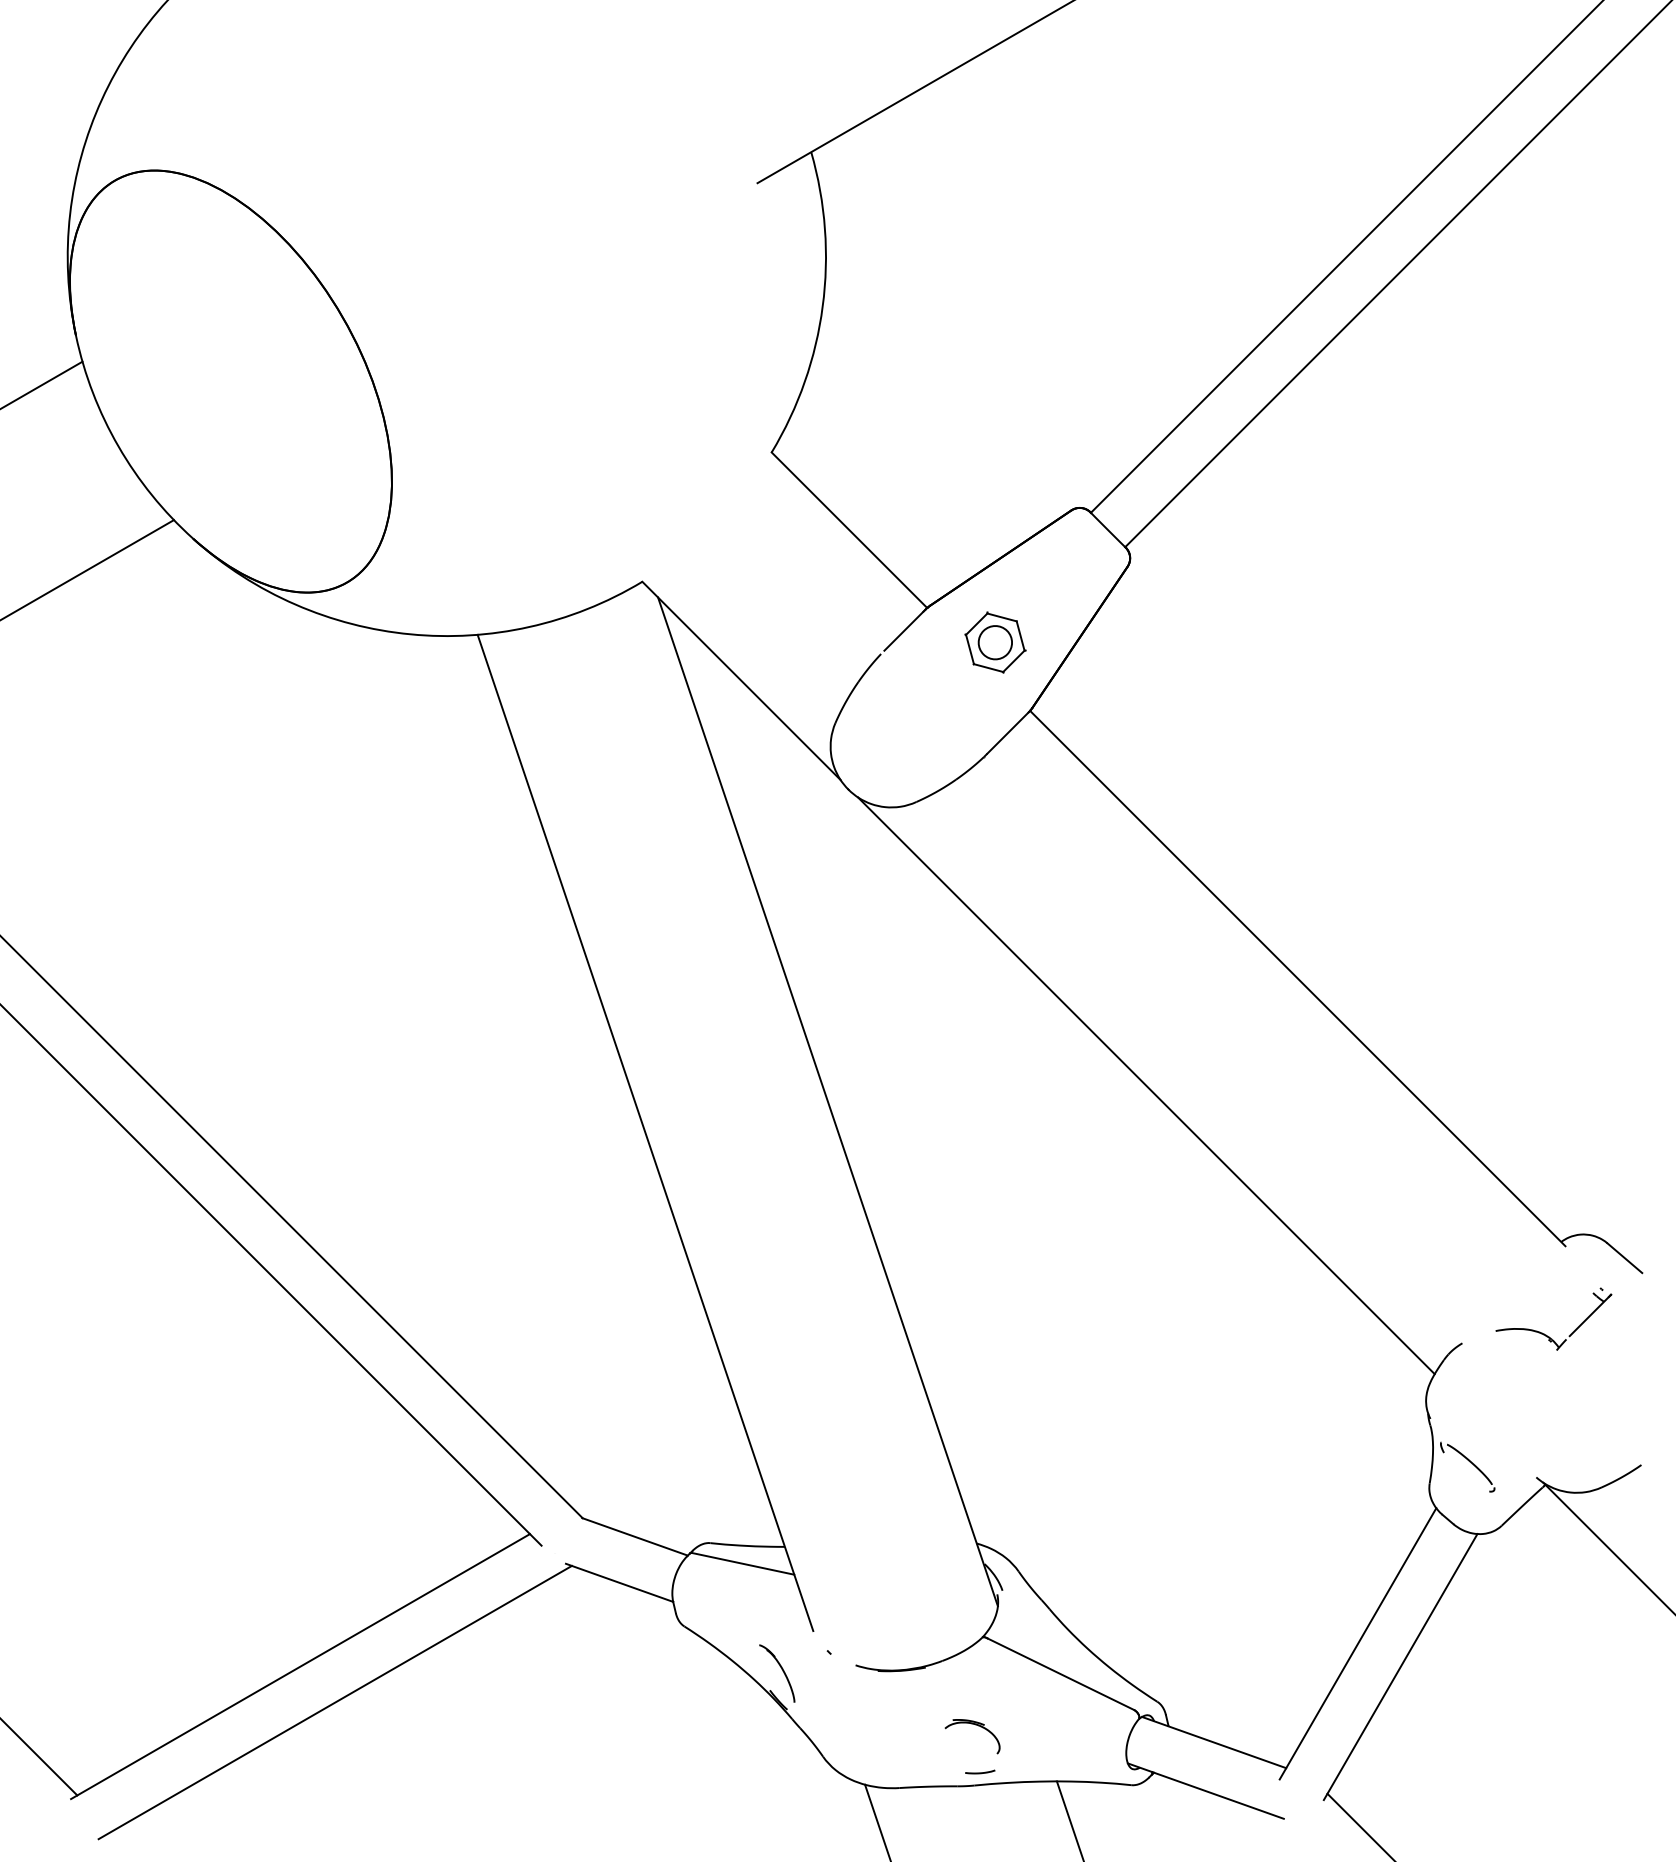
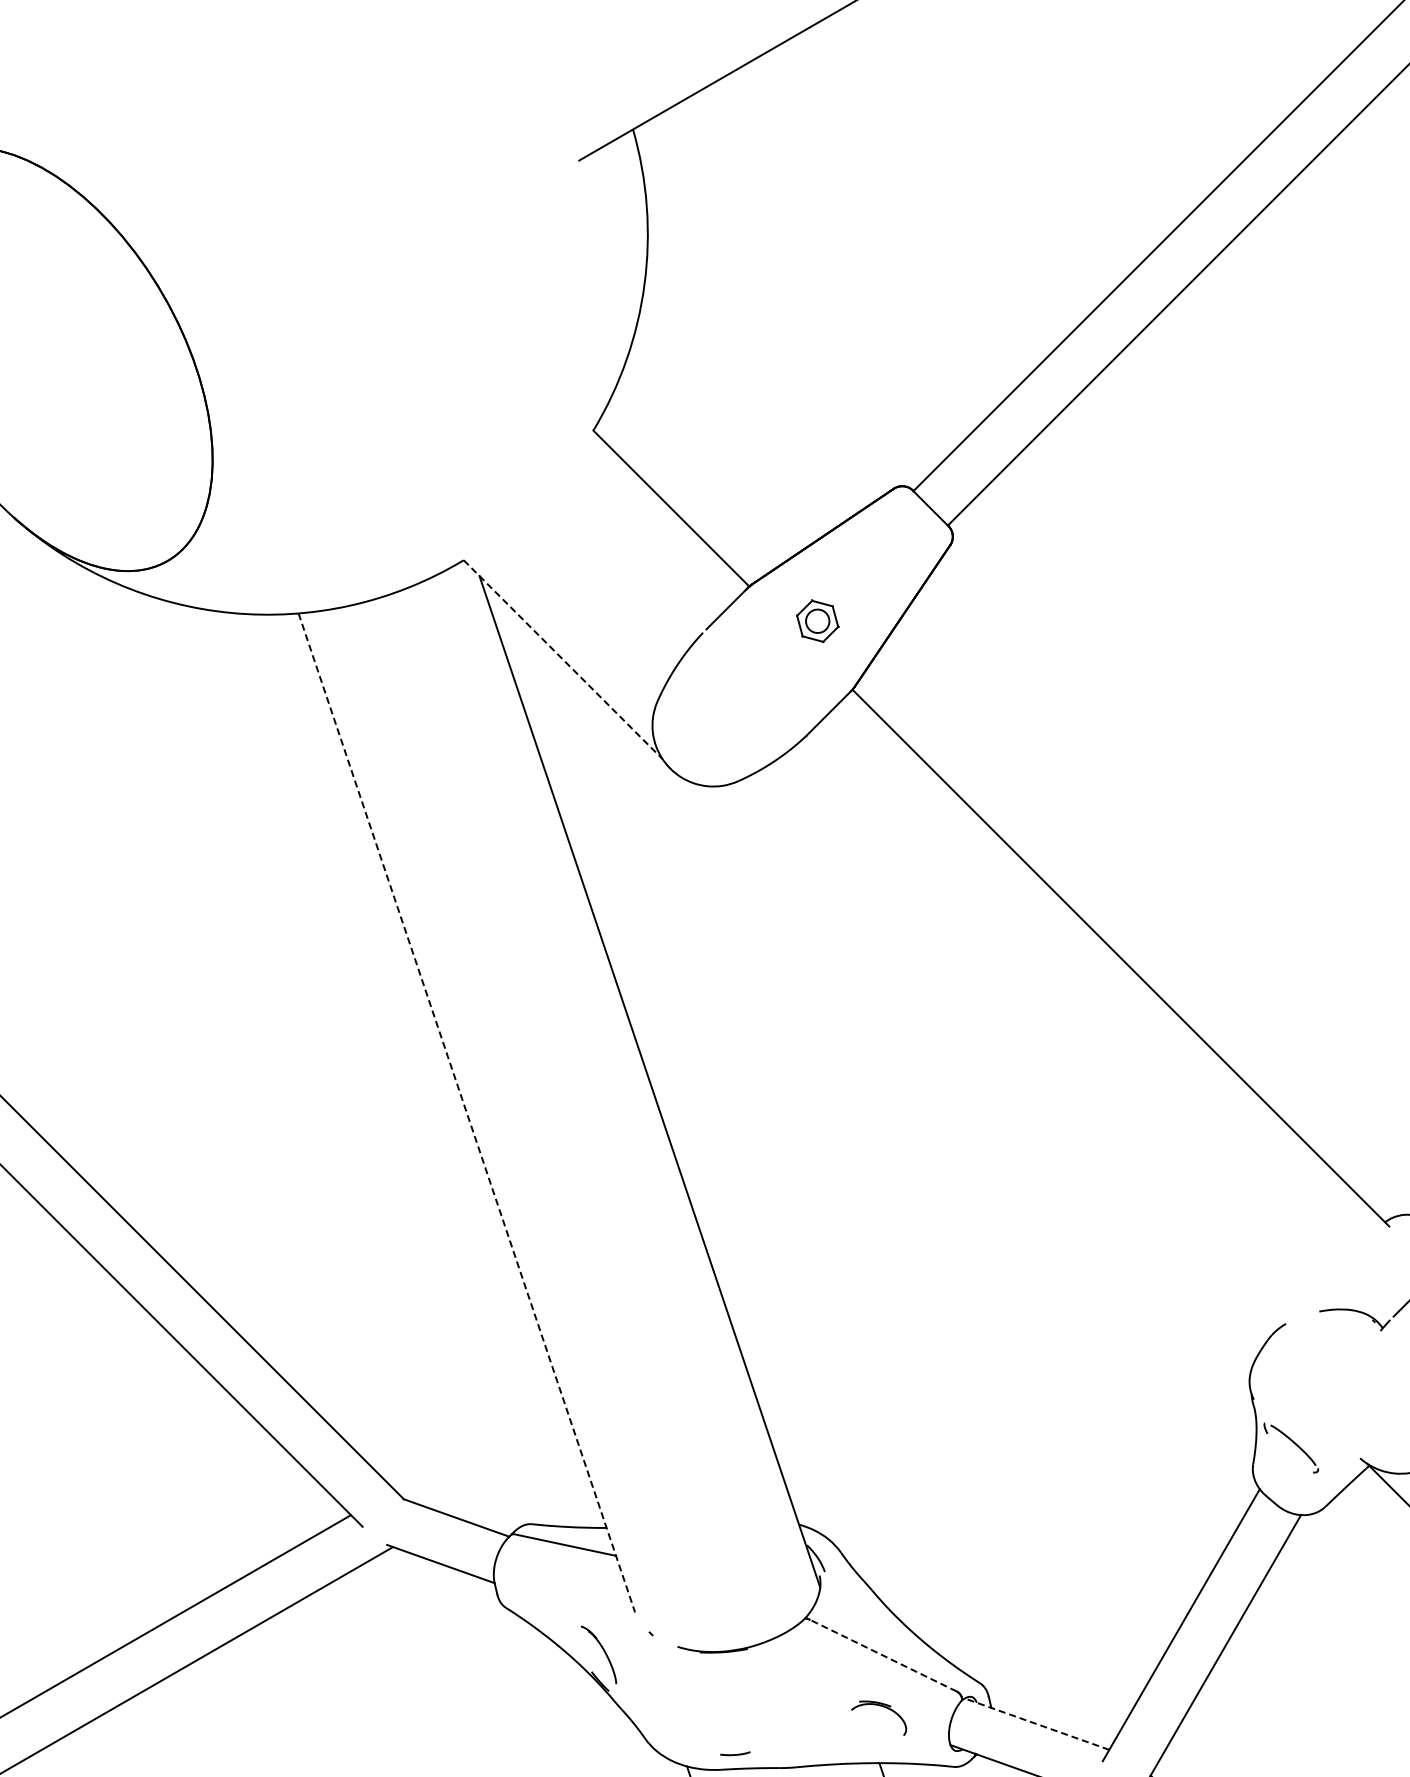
part: (995, 642) -> (817, 621), size x0.7
line: (741, 681) -> (563, 660), solid -> dashed
line: (1146, 1085) -> (969, 1065), removed
line: (645, 1132) -> (466, 1112), solid -> dashed
line: (1060, 1674) -> (882, 1655), solid -> dashed
part: (975, 1725) -> (881, 1707), moved
line: (1214, 1742) -> (1037, 1724), solid -> dashed
curve: (980, 1772) -> (735, 1754), moved

